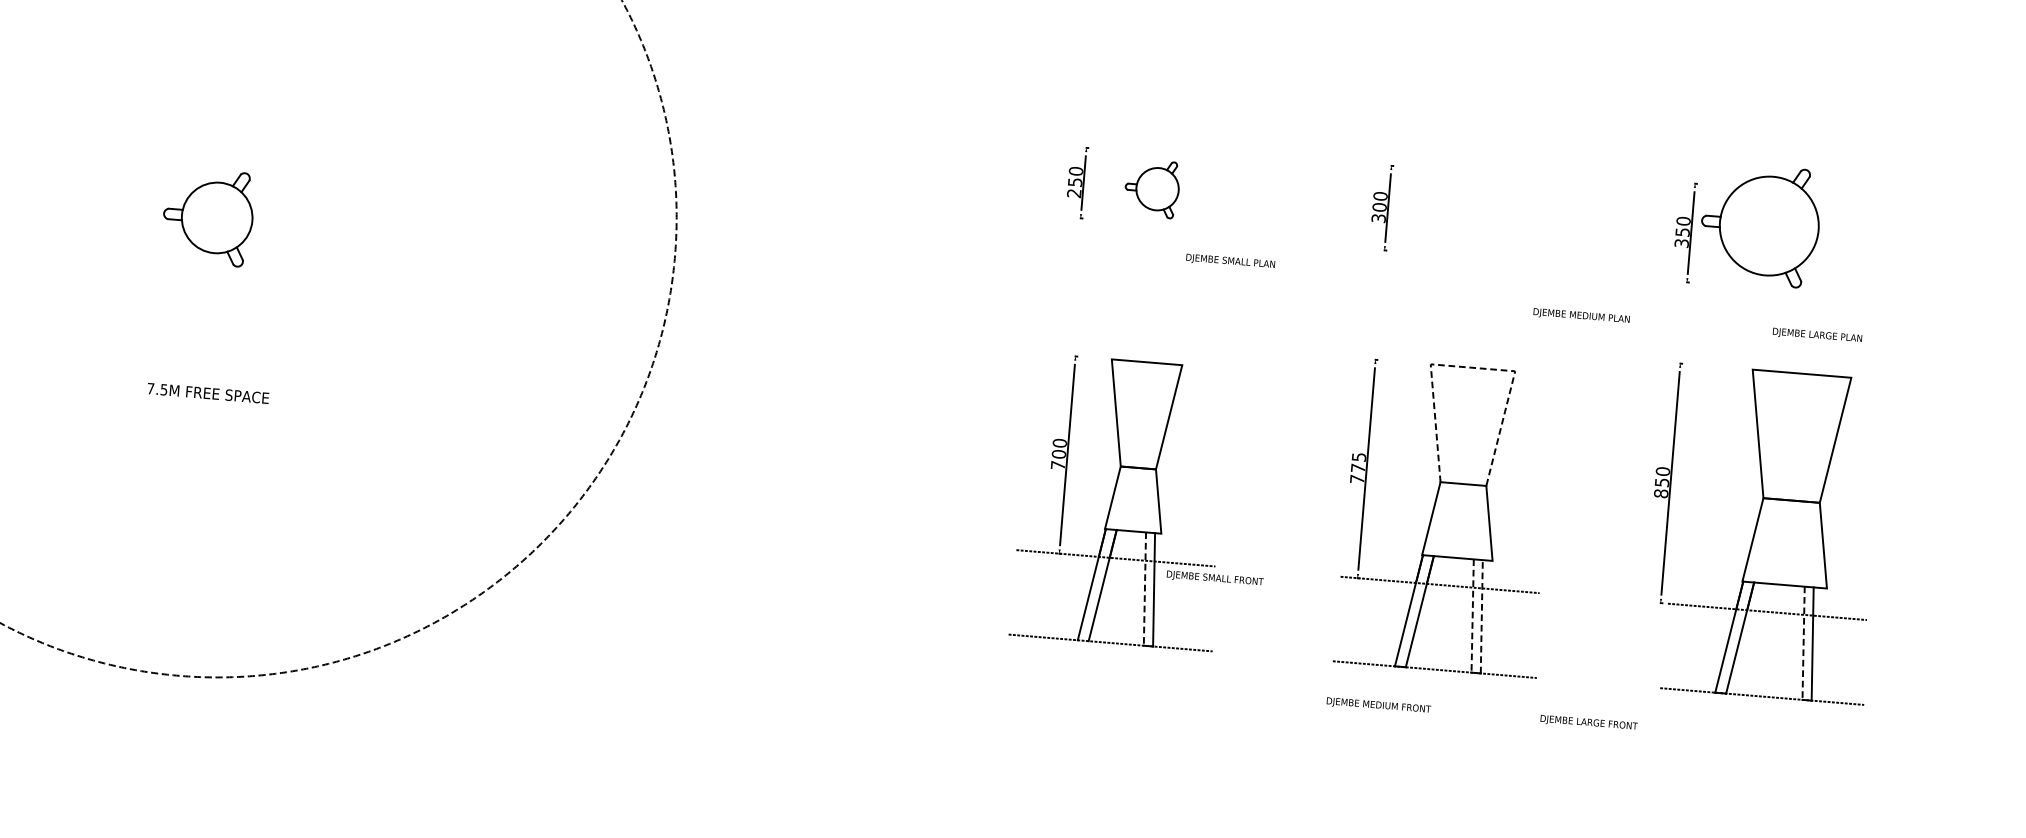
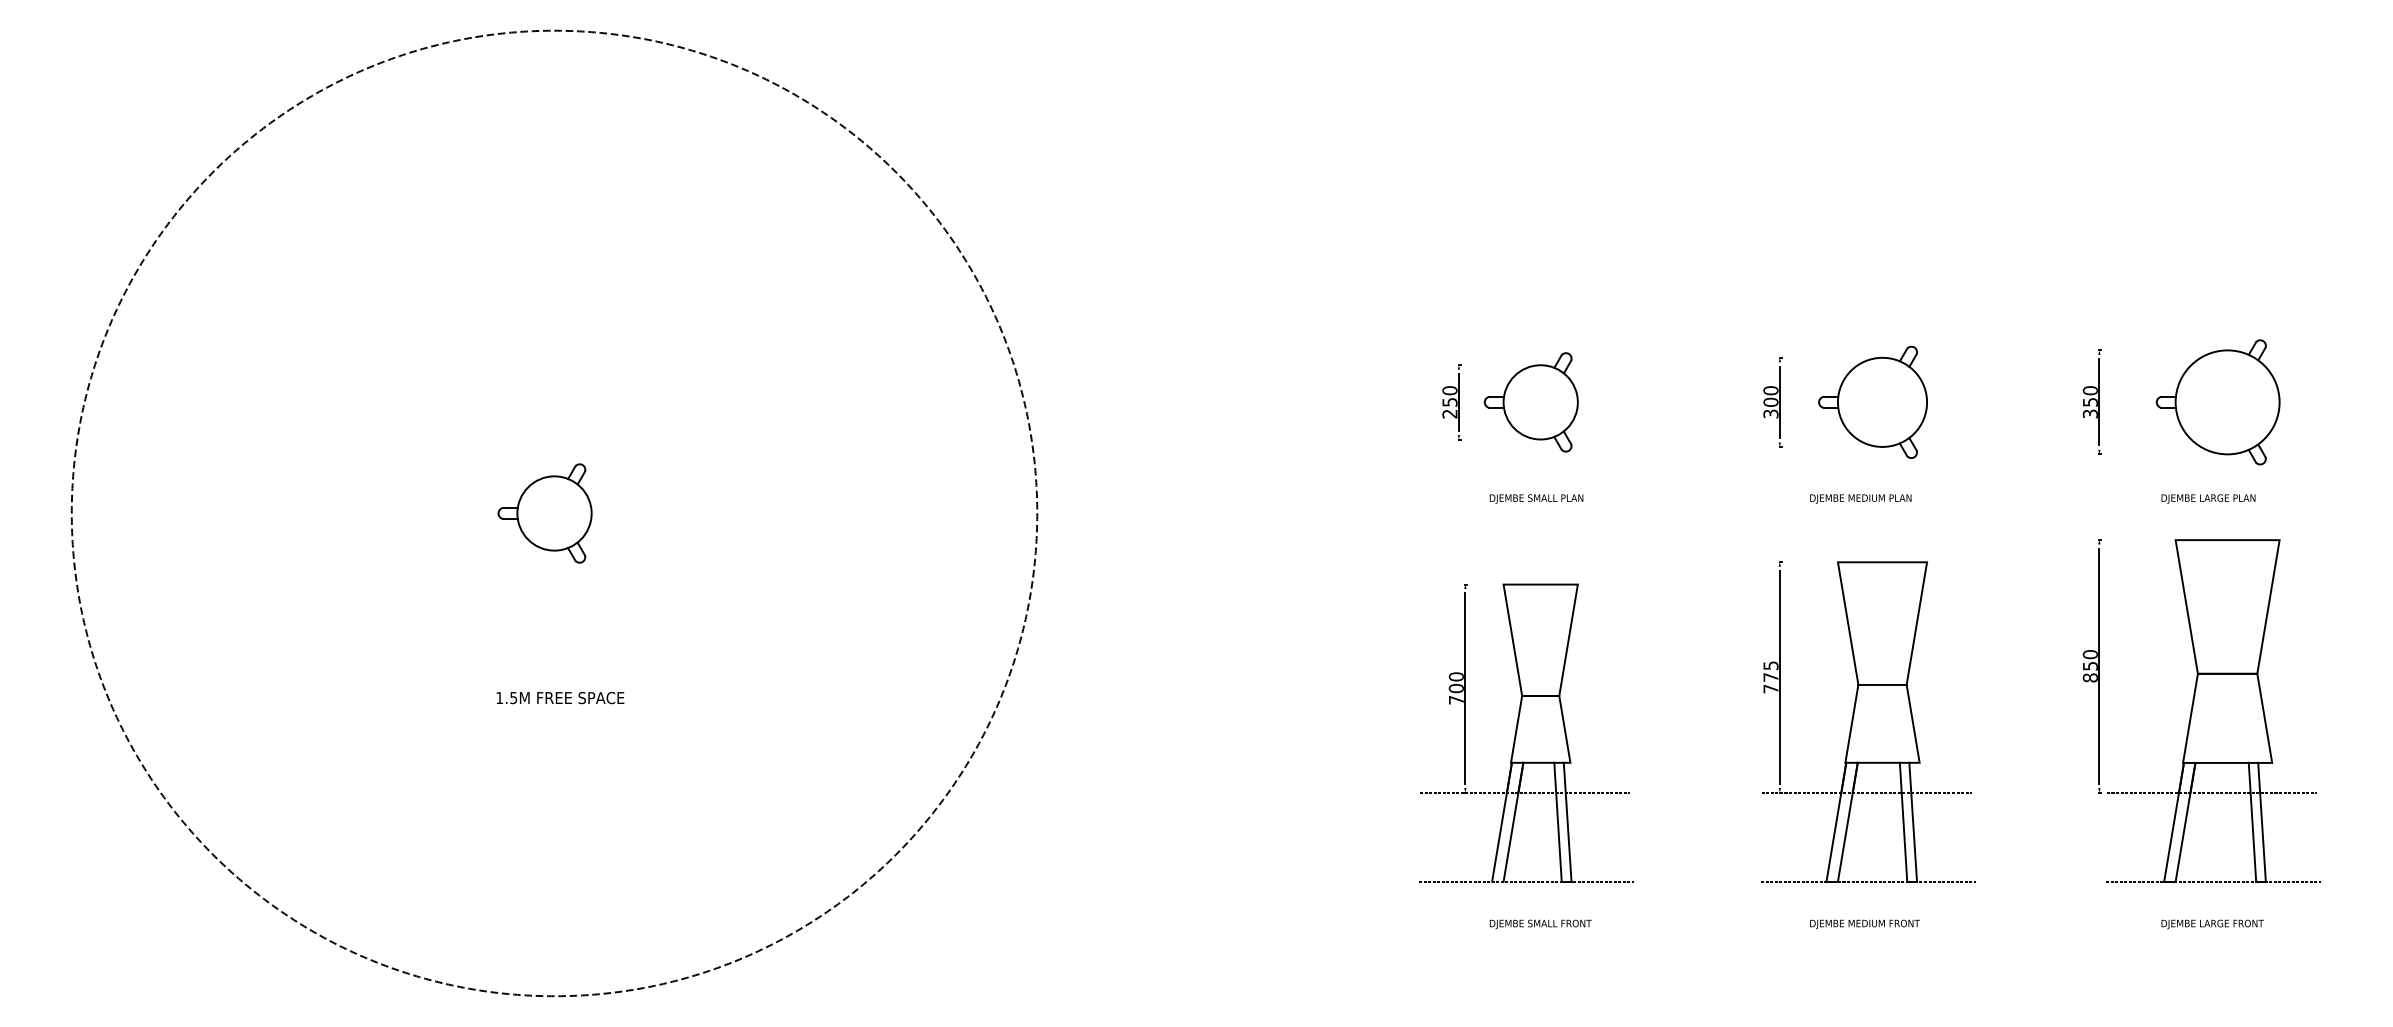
part: (1151, 188) -> (1530, 402), size x1.67
part: (1476, 214) -> (1872, 401), added
part: (1759, 225) -> (2217, 402), moved
text: (1230, 261) -> (1536, 498), moved
text: (1581, 315) -> (1860, 498), moved
text: (1817, 335) -> (2208, 498), moved
line: (1472, 368) -> (1882, 562), dashed -> solid
text: (150, 388) -> (499, 697), 7.5M -> 1.5M
text: (1214, 578) -> (1540, 924), moved
line: (1145, 589) -> (1558, 822), dashed -> solid
line: (1472, 616) -> (1903, 822), dashed -> solid
line: (1482, 617) -> (1913, 822), dashed -> solid
line: (1803, 643) -> (2252, 822), dashed -> solid
text: (1378, 705) -> (1864, 924), moved
text: (1588, 723) -> (2212, 924), moved

